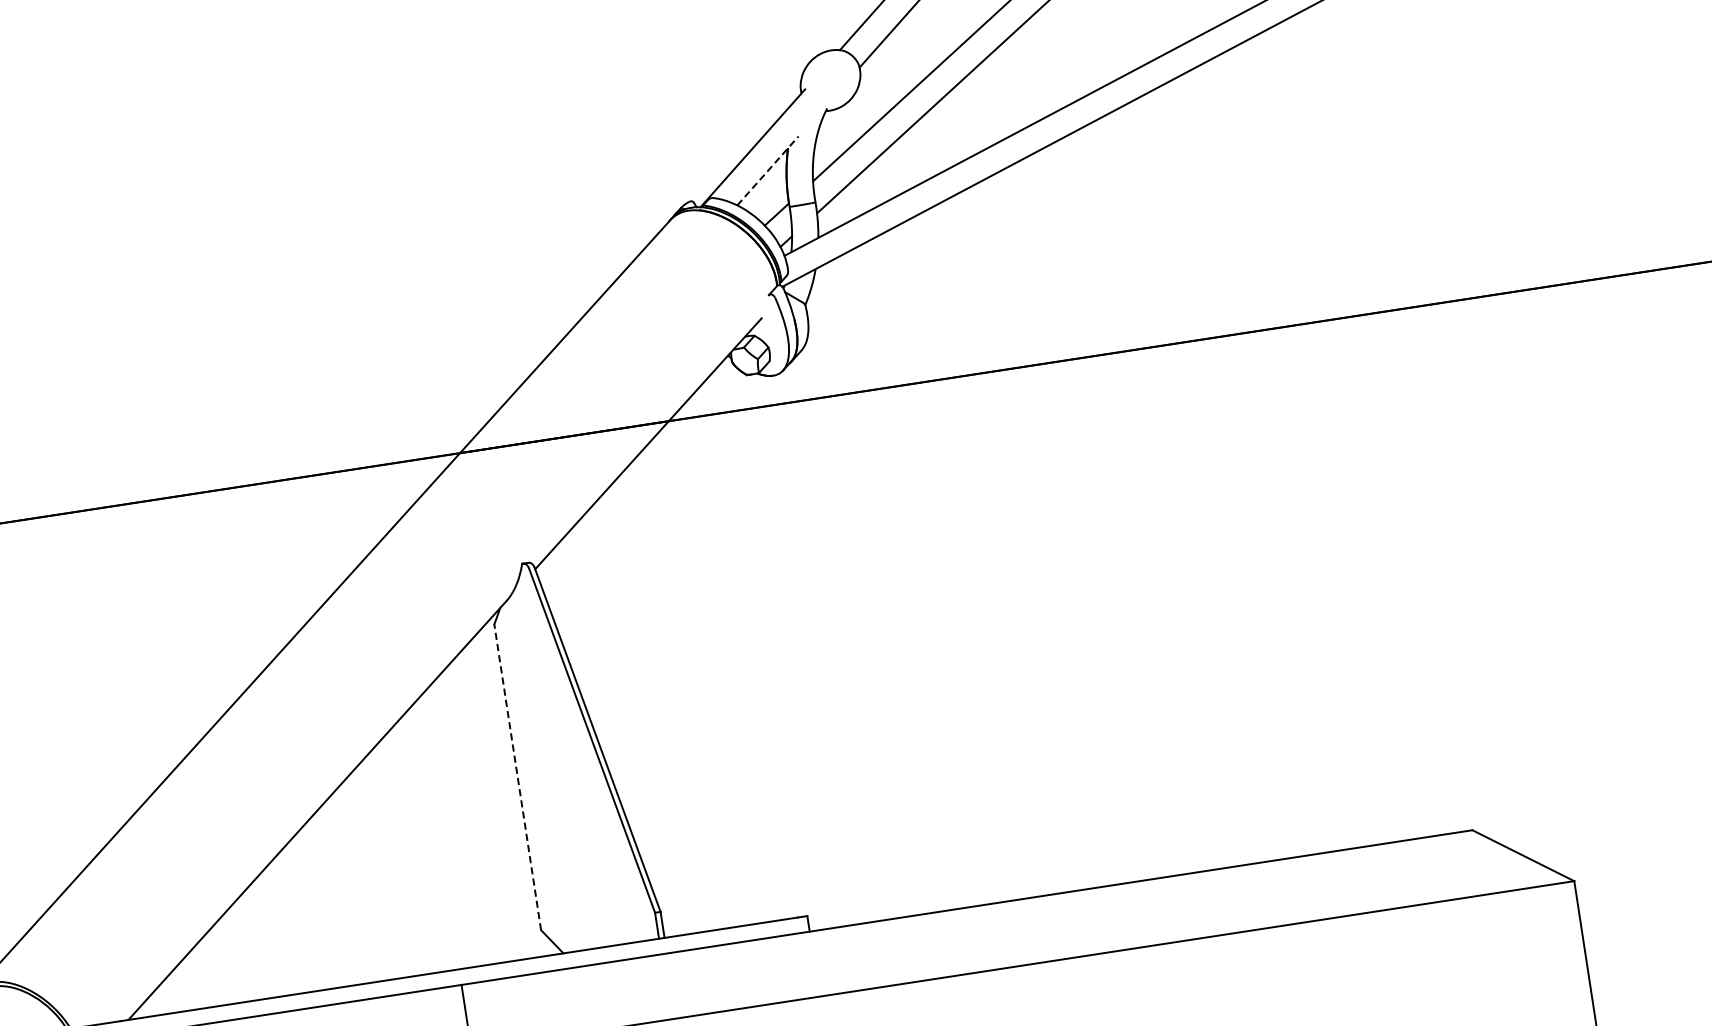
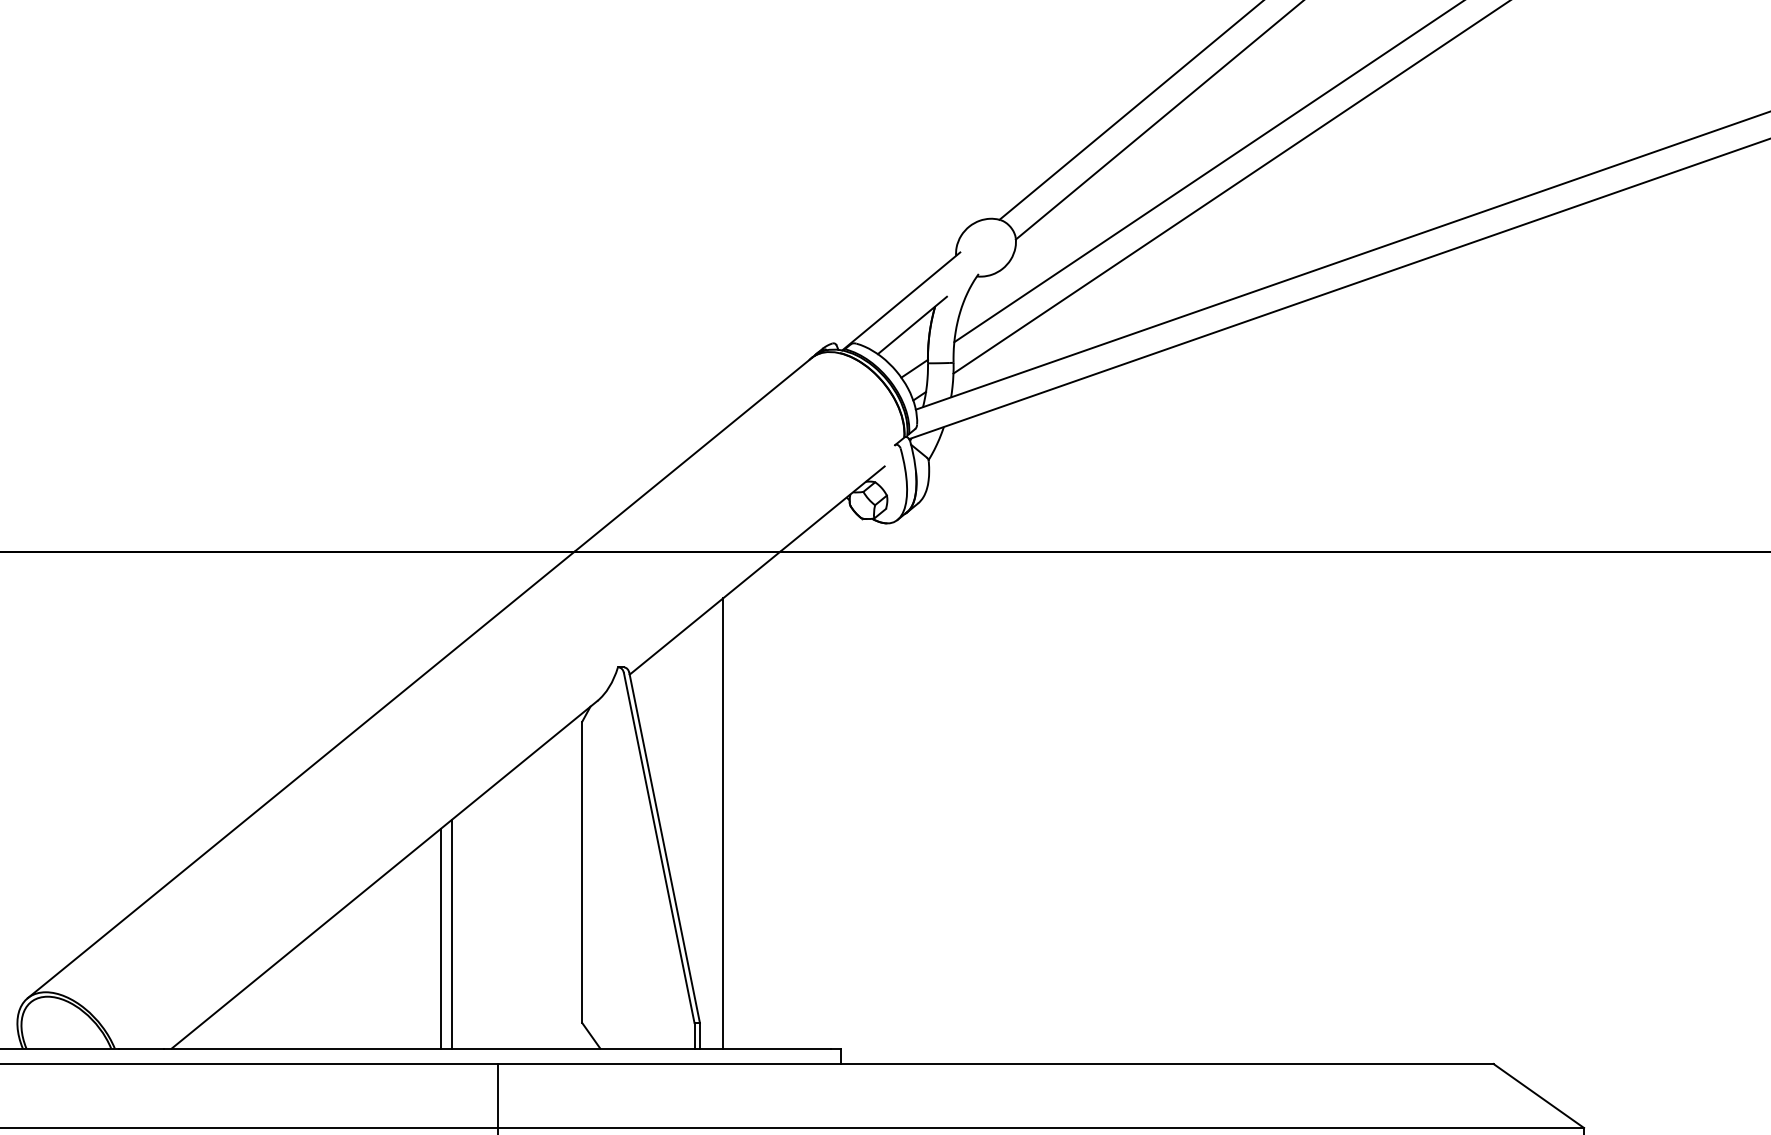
line: (768, 170) -> (912, 325), dashed -> solid
line: (653, 705) -> (723, 823), added
line: (518, 777) -> (582, 872), dashed -> solid
line: (394, 859) -> (451, 933), added
line: (384, 866) -> (440, 938), added

